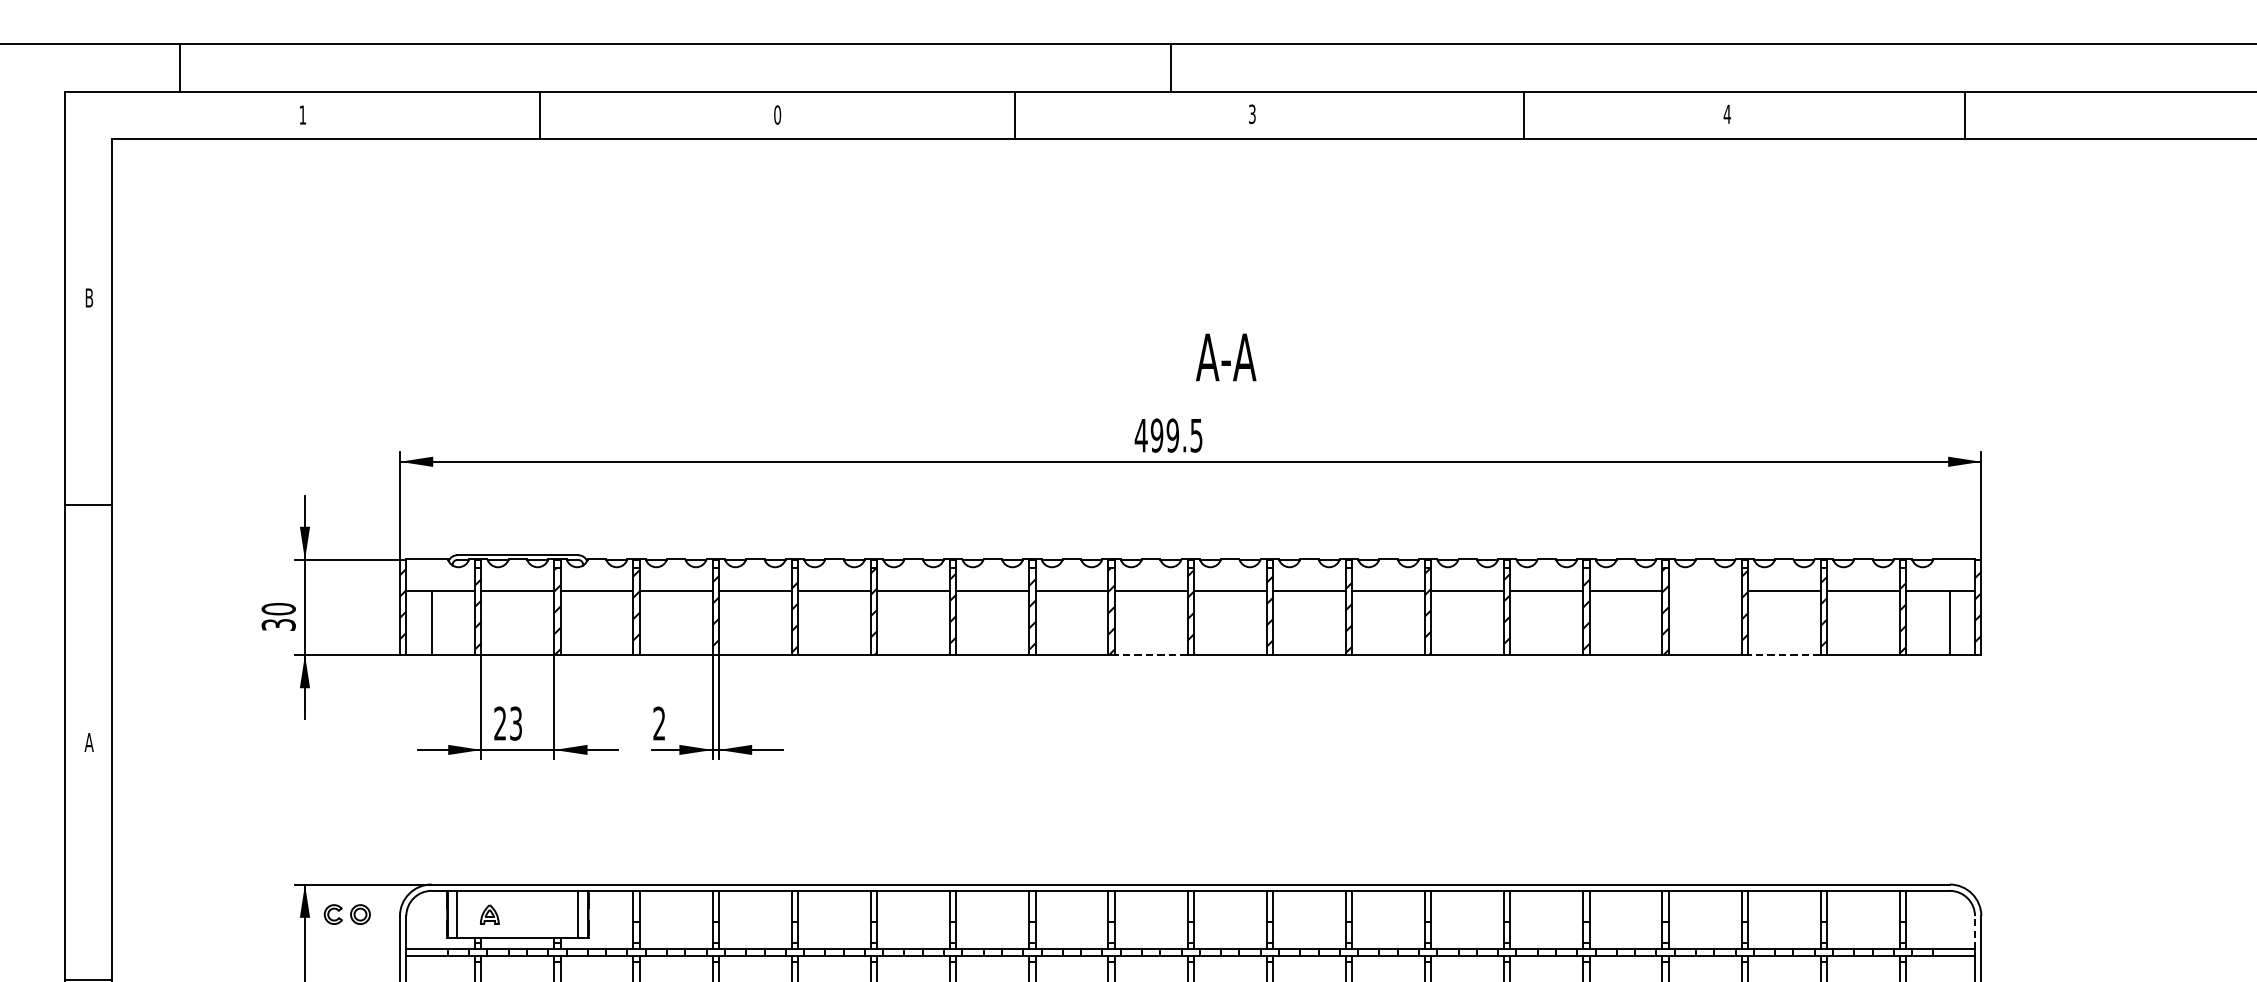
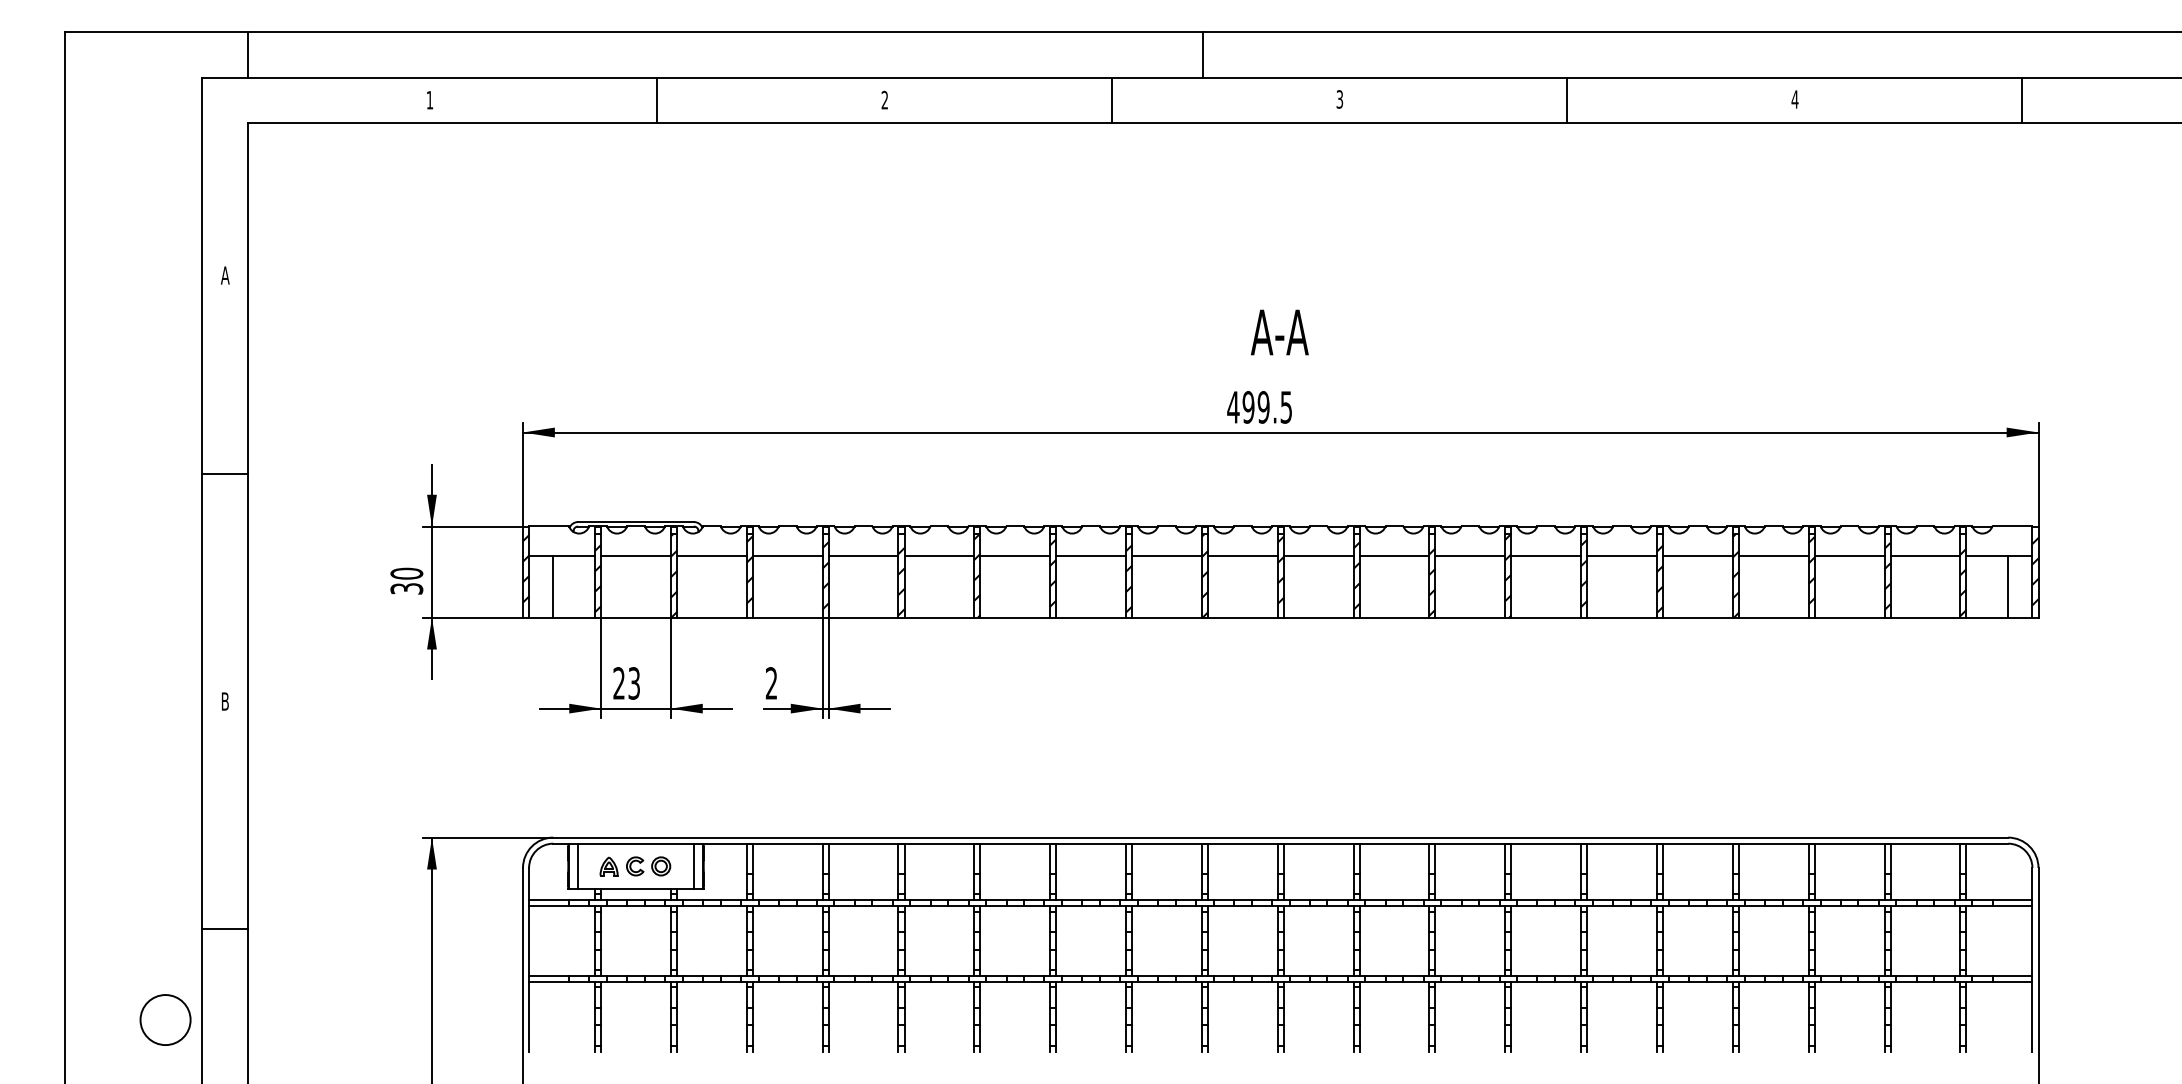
line: (180, 67) -> (247, 54), moved
line: (1171, 67) -> (1203, 54), moved
text: (777, 115) -> (884, 100), 0 -> 2
line: (1524, 115) -> (1567, 100), moved
text: (88, 297) -> (224, 275), B -> A
text: (1225, 357) -> (1279, 332), moved
line: (1704, 591) -> (1773, 556), added
line: (1150, 654) -> (1242, 617), dashed -> solid
line: (1784, 654) -> (1849, 617), dashed -> solid
text: (88, 742) -> (224, 701), A -> B
part: (347, 914) -> (648, 866), moved
line: (1975, 932) -> (2032, 883), dashed -> solid

